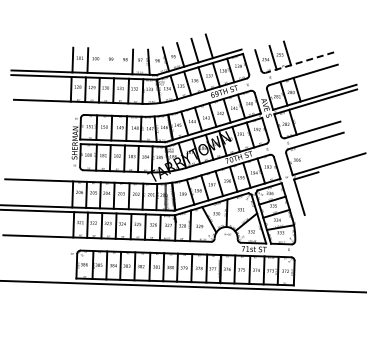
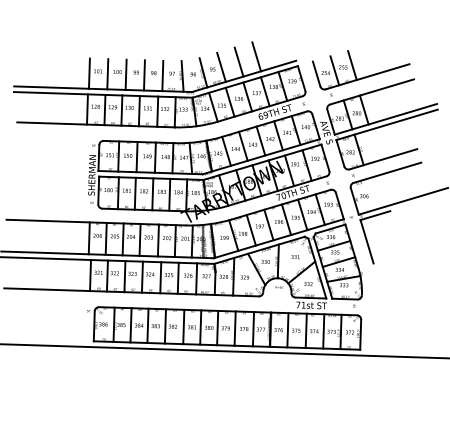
line: (102, 60) -> (125, 74), added
line: (117, 61) -> (144, 75), added
line: (299, 62) -> (367, 76), dashed -> solid

